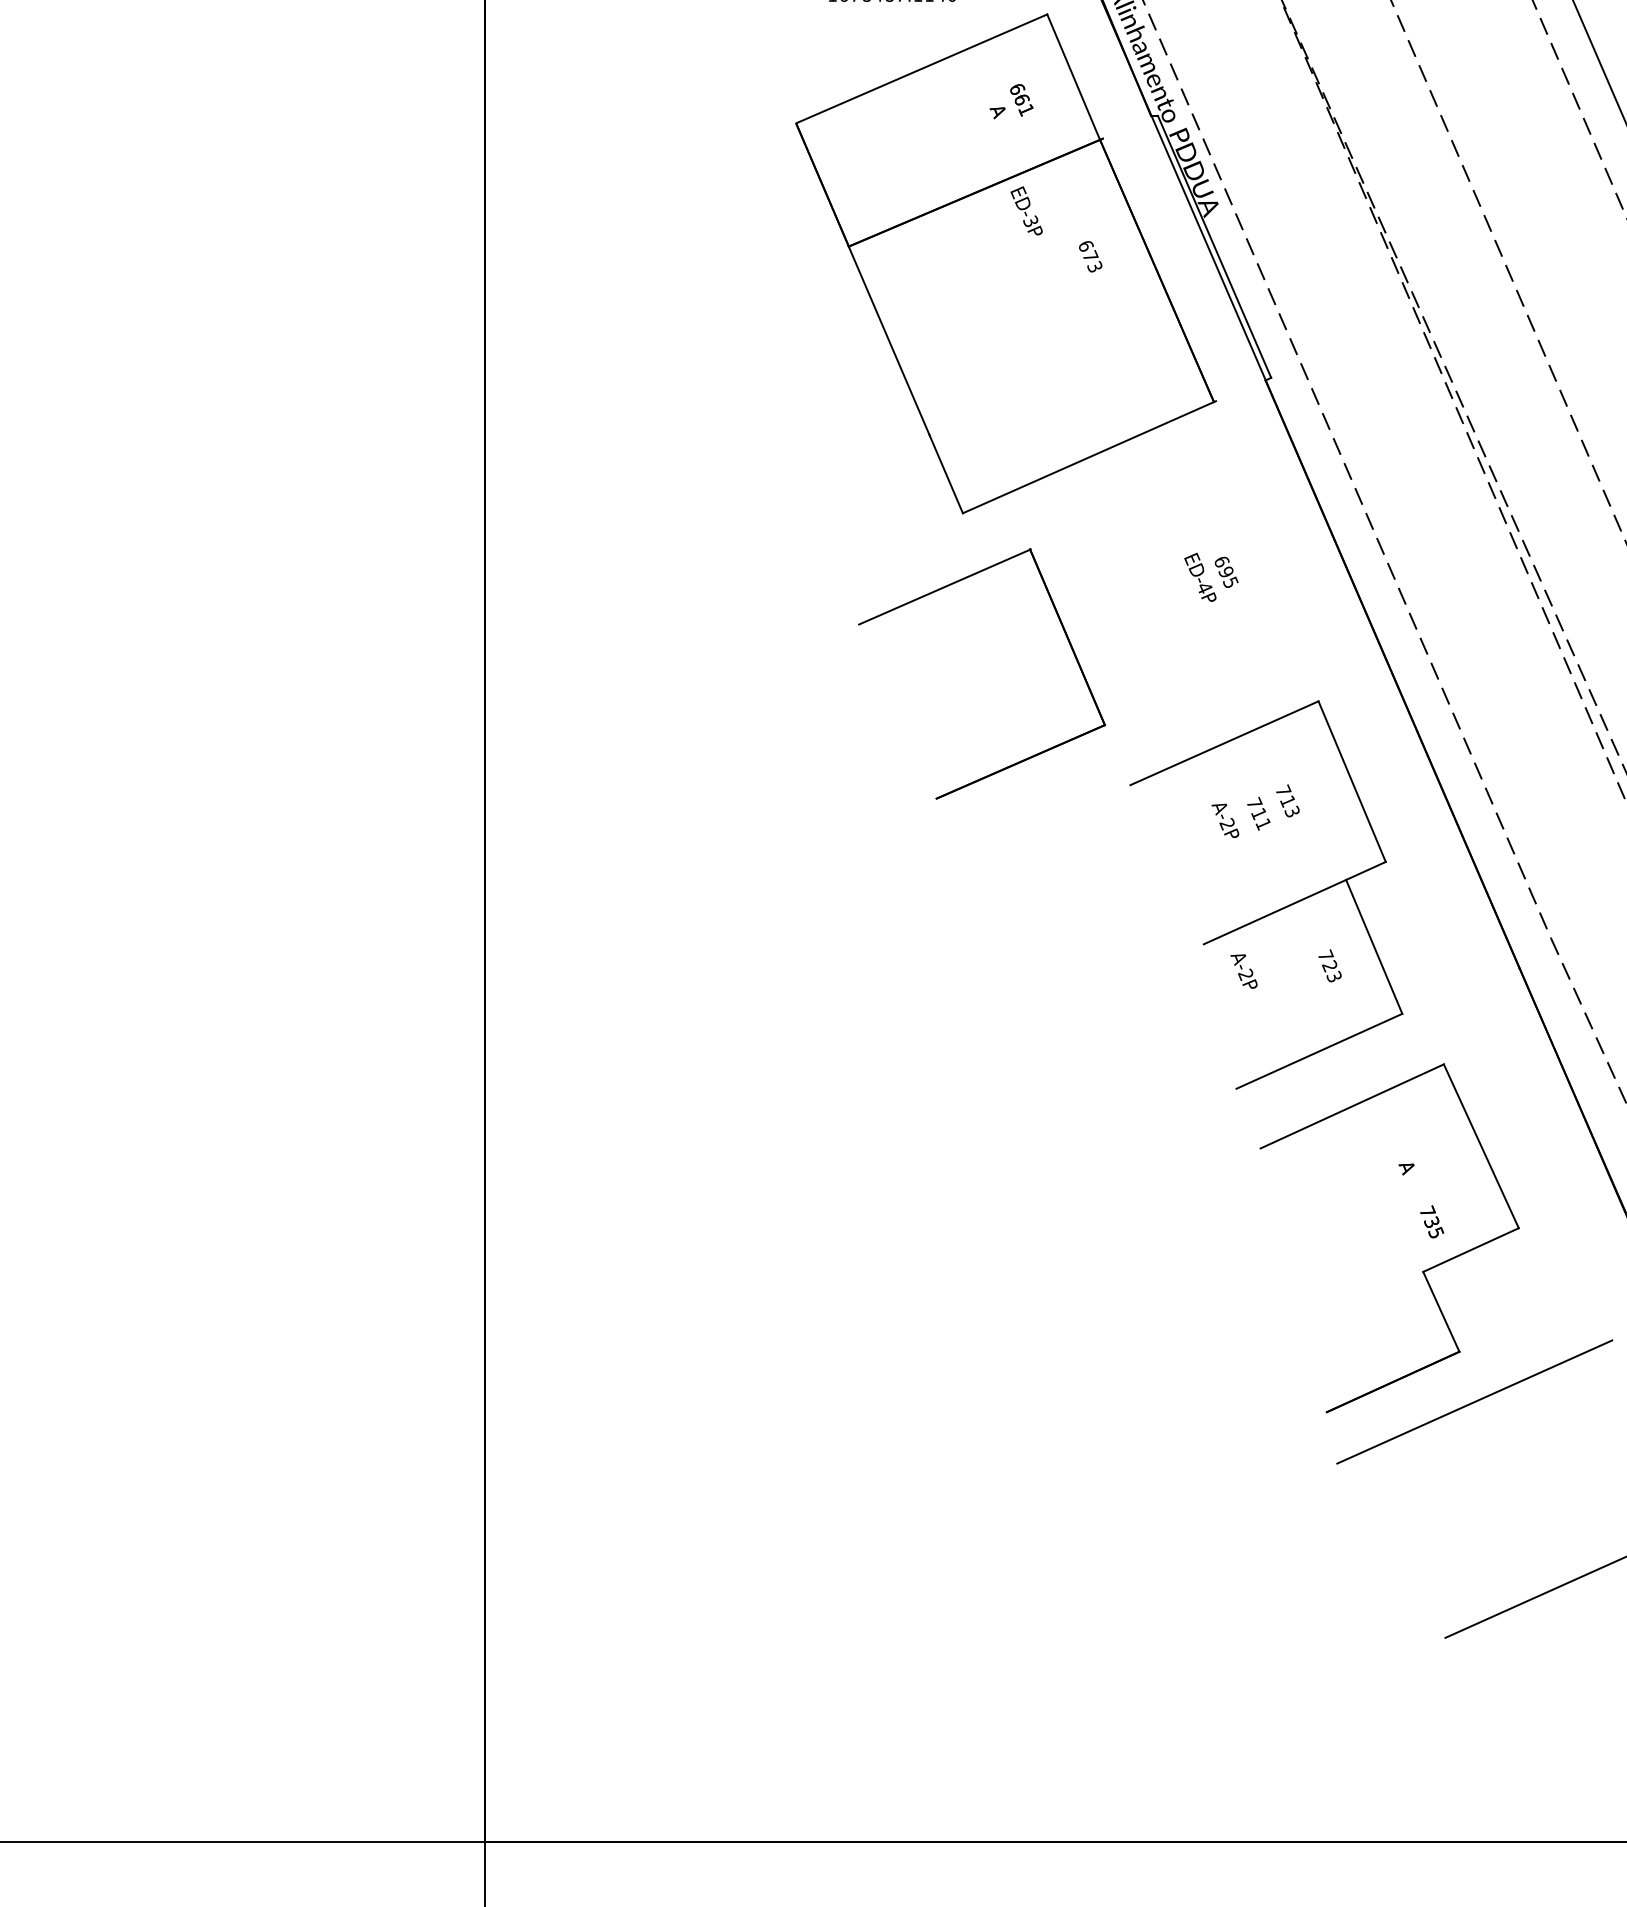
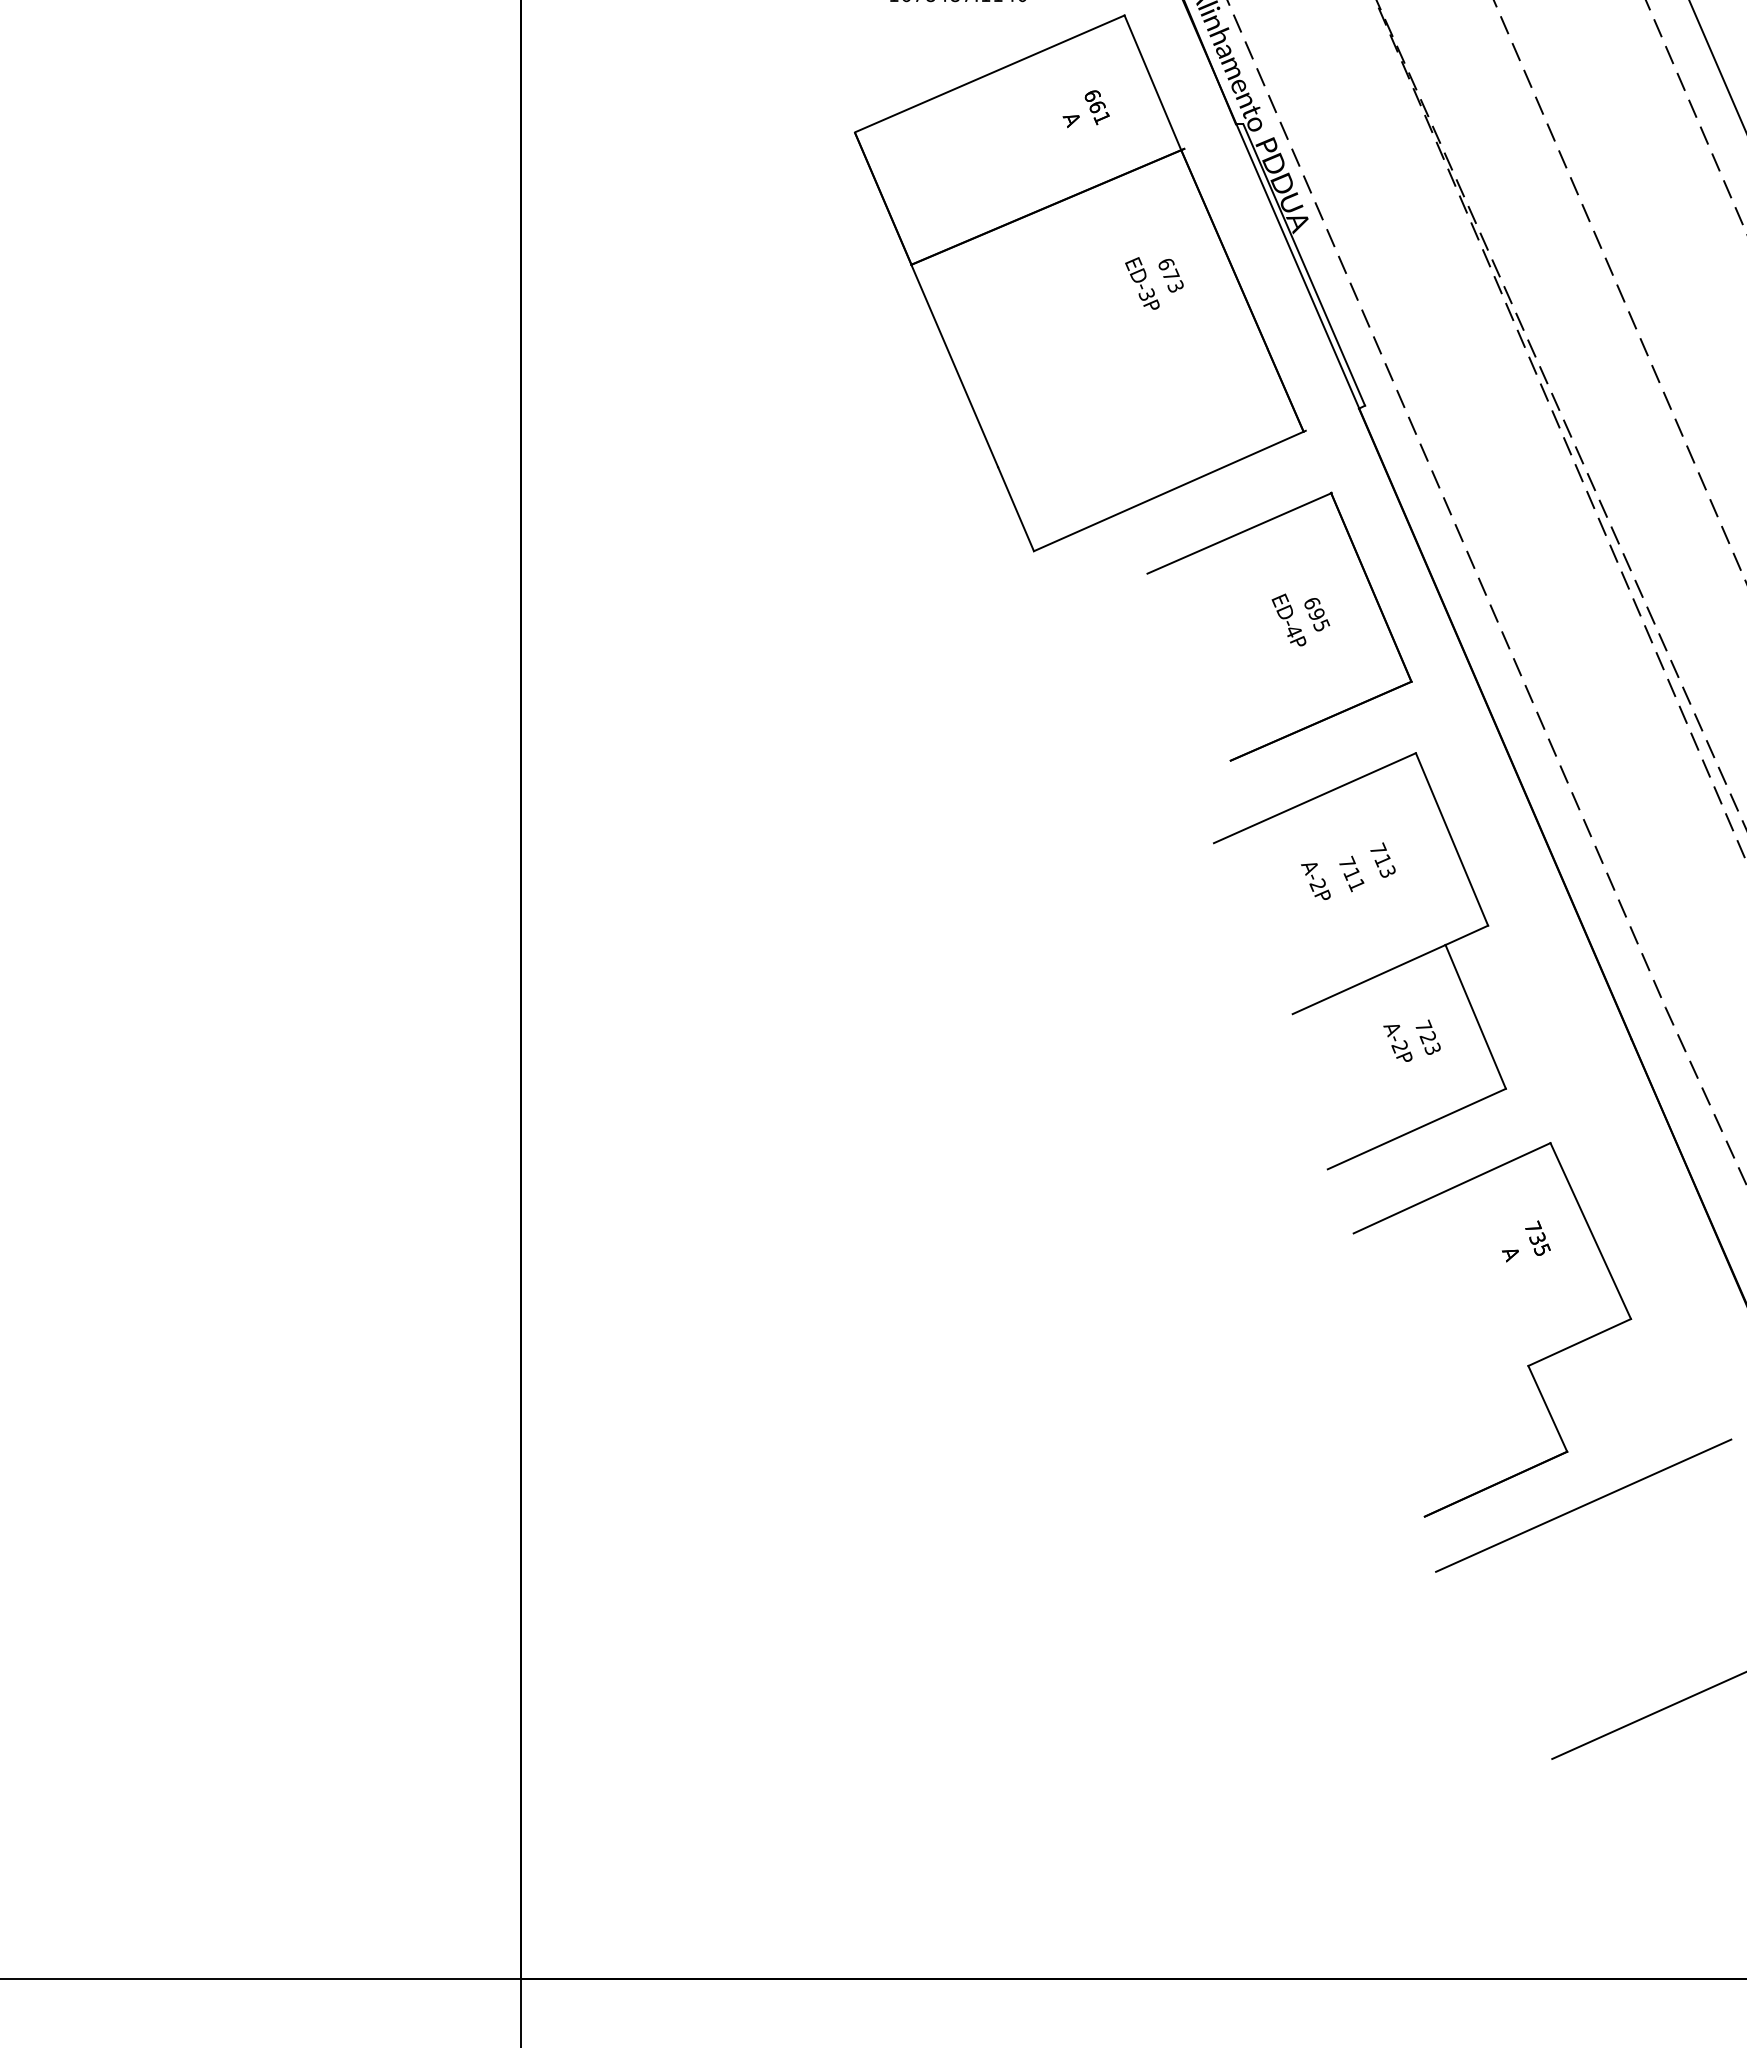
text: (1026, 210) -> (1142, 283), moved
part: (1065, 636) -> (1369, 586), moved
text: (1243, 971) -> (1397, 1043), moved
text: (1431, 1221) -> (1537, 1237), moved

